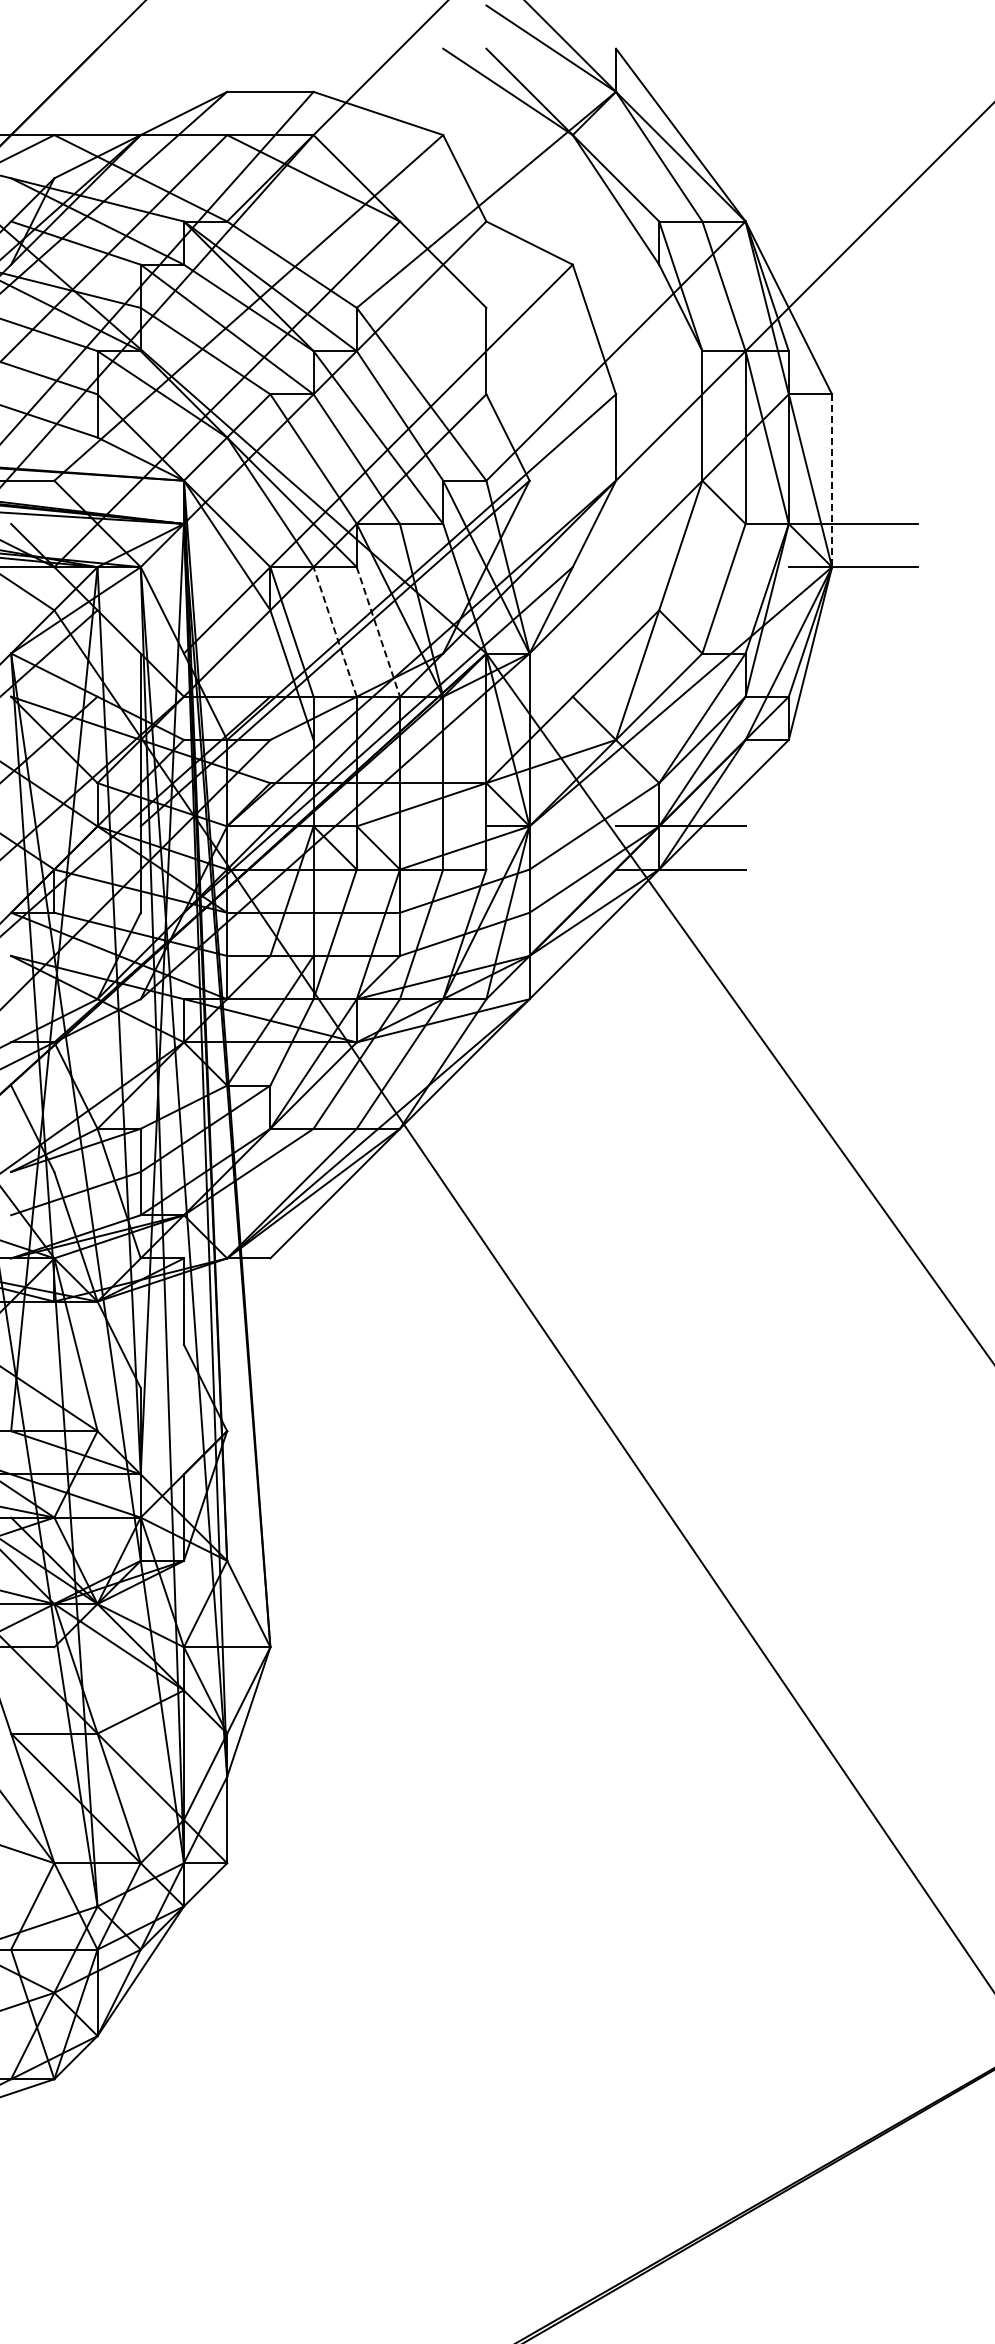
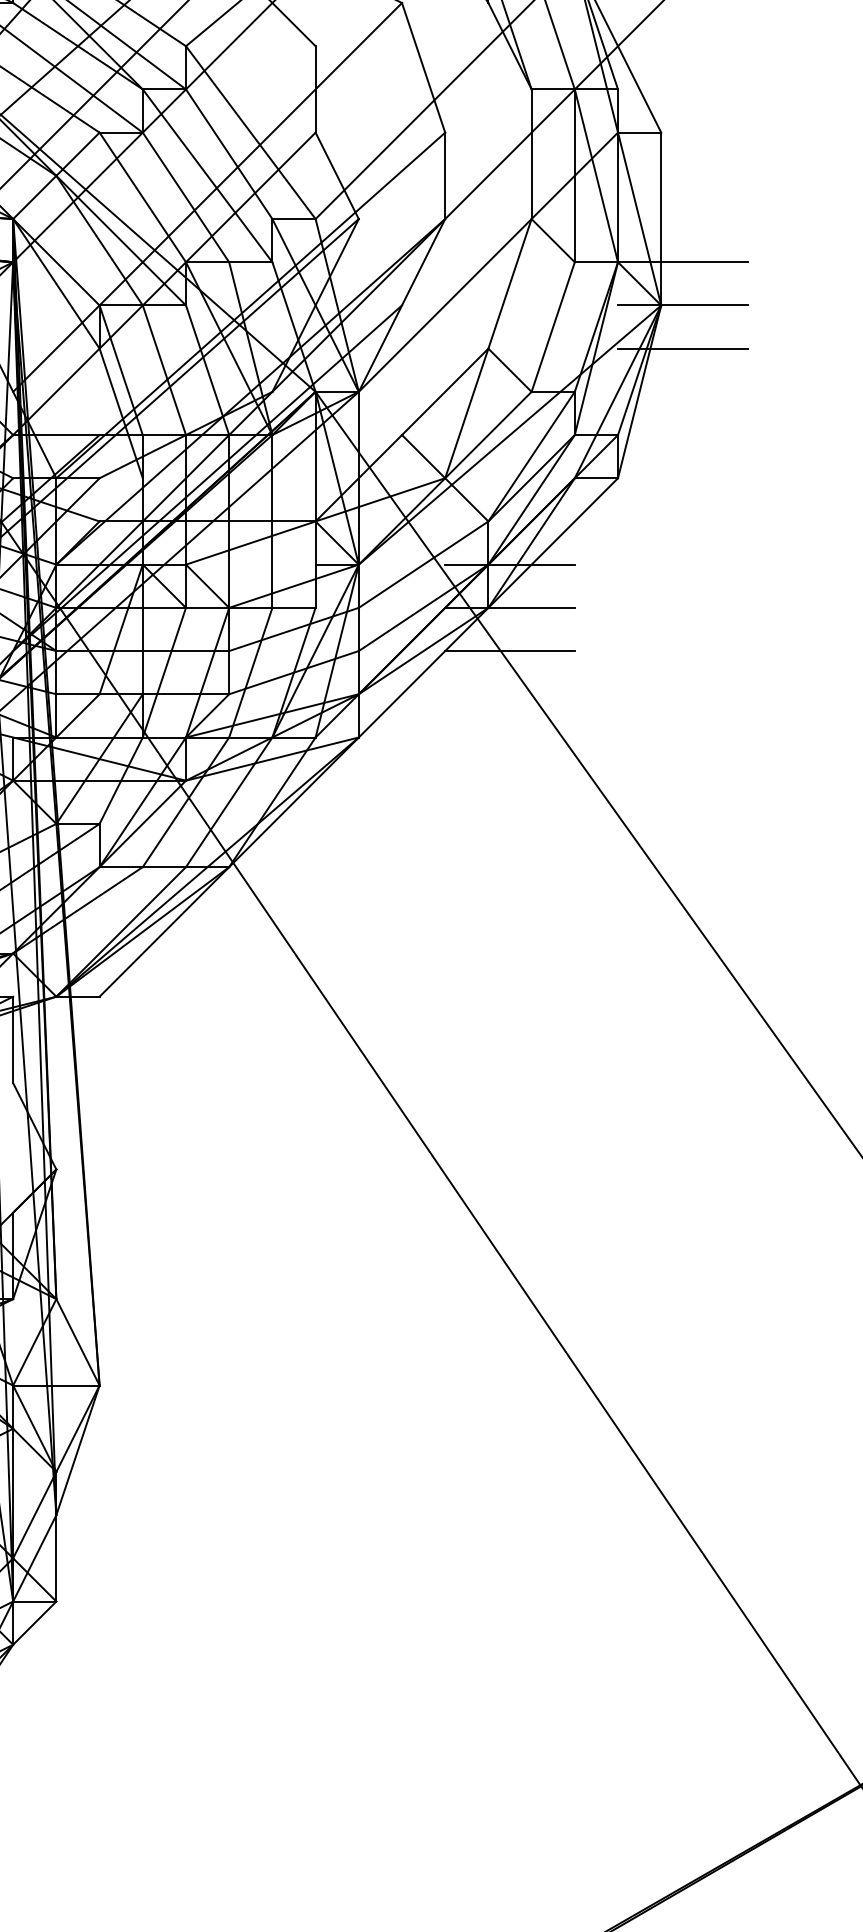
line: (832, 481) -> (661, 219), dashed -> solid
line: (853, 610) -> (682, 348), added
line: (335, 631) -> (164, 369), dashed -> solid
line: (378, 632) -> (207, 370), dashed -> solid
line: (680, 912) -> (509, 650), added

